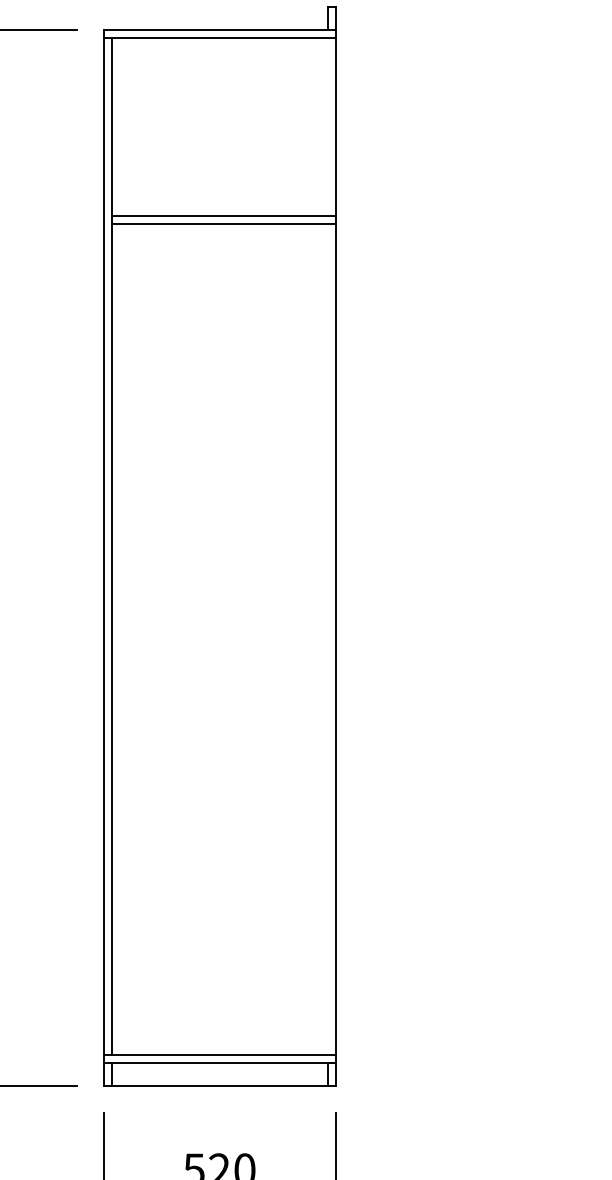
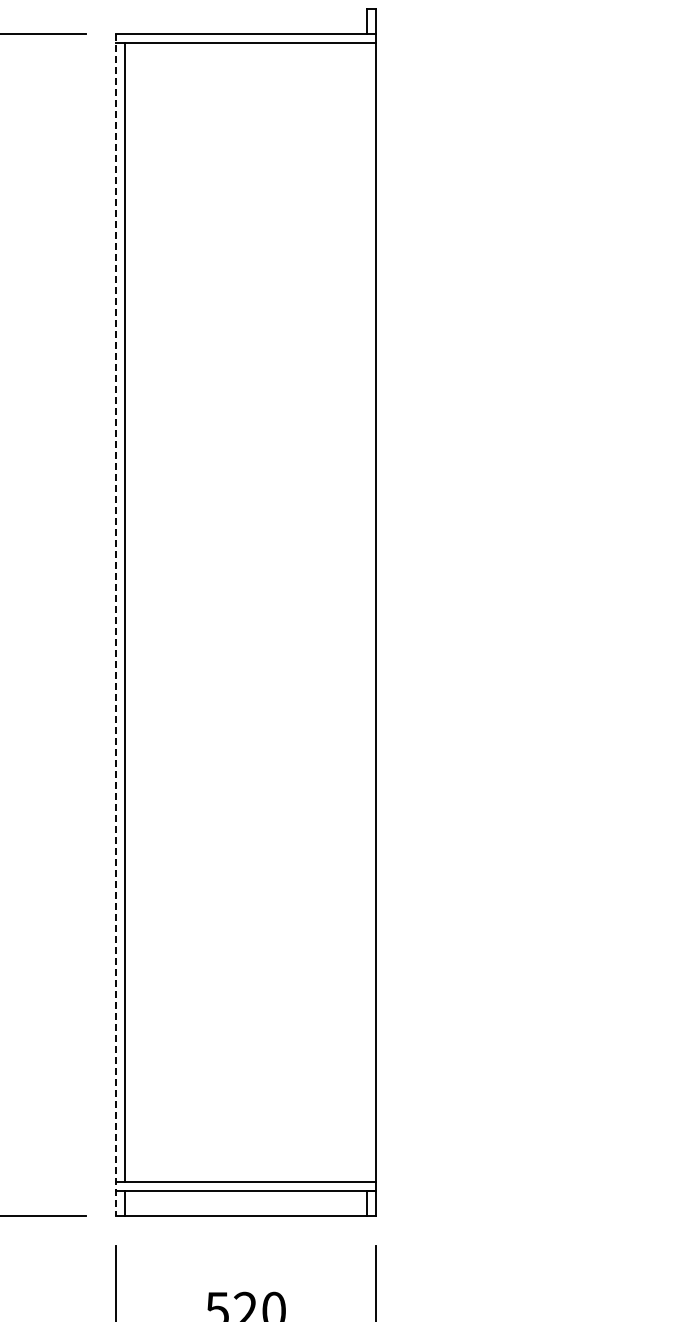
line: (222, 216) -> (249, 242), removed
line: (222, 224) -> (249, 251), removed
line: (103, 558) -> (115, 625), solid -> dashed

